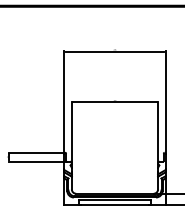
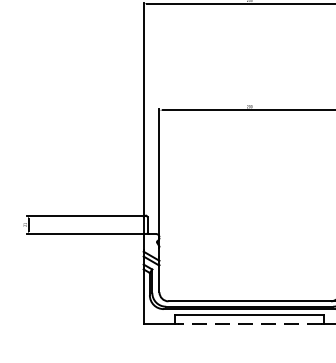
line: (114, 204) -> (248, 323), solid -> dashed

